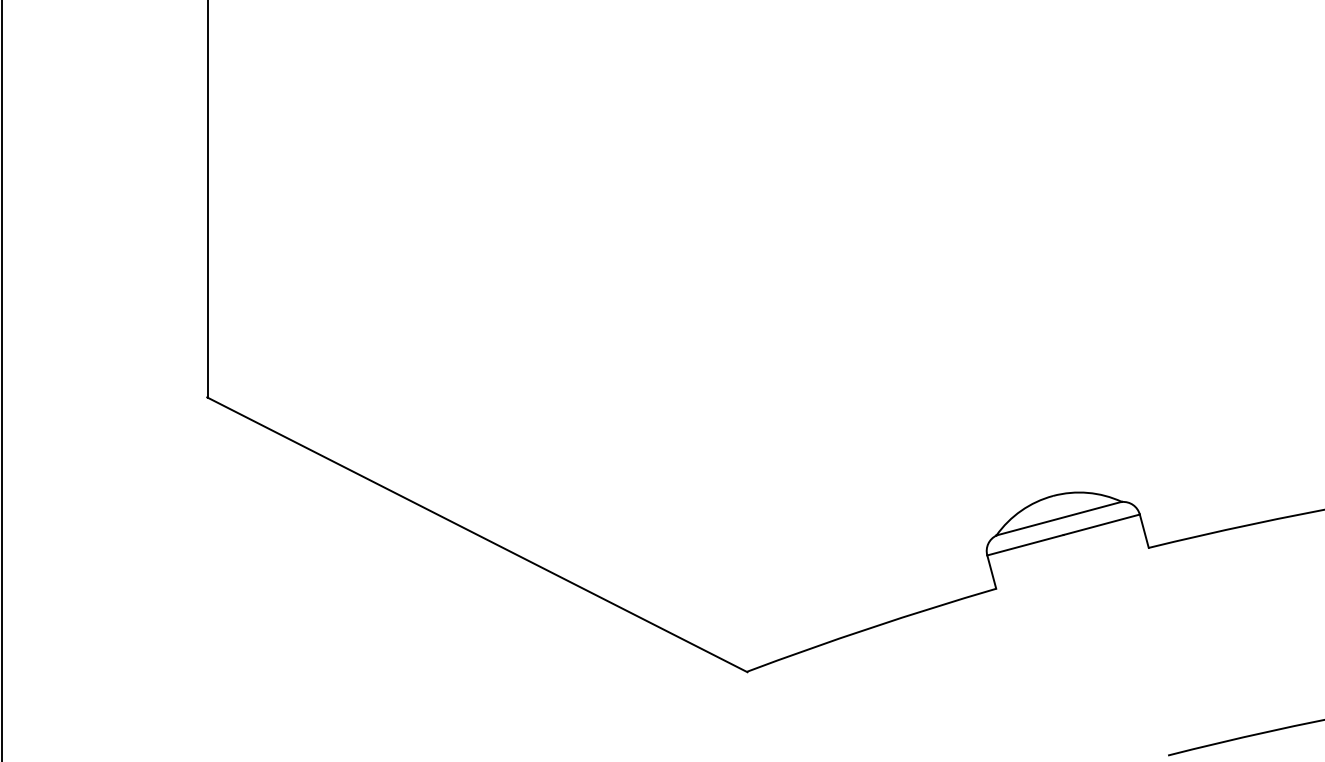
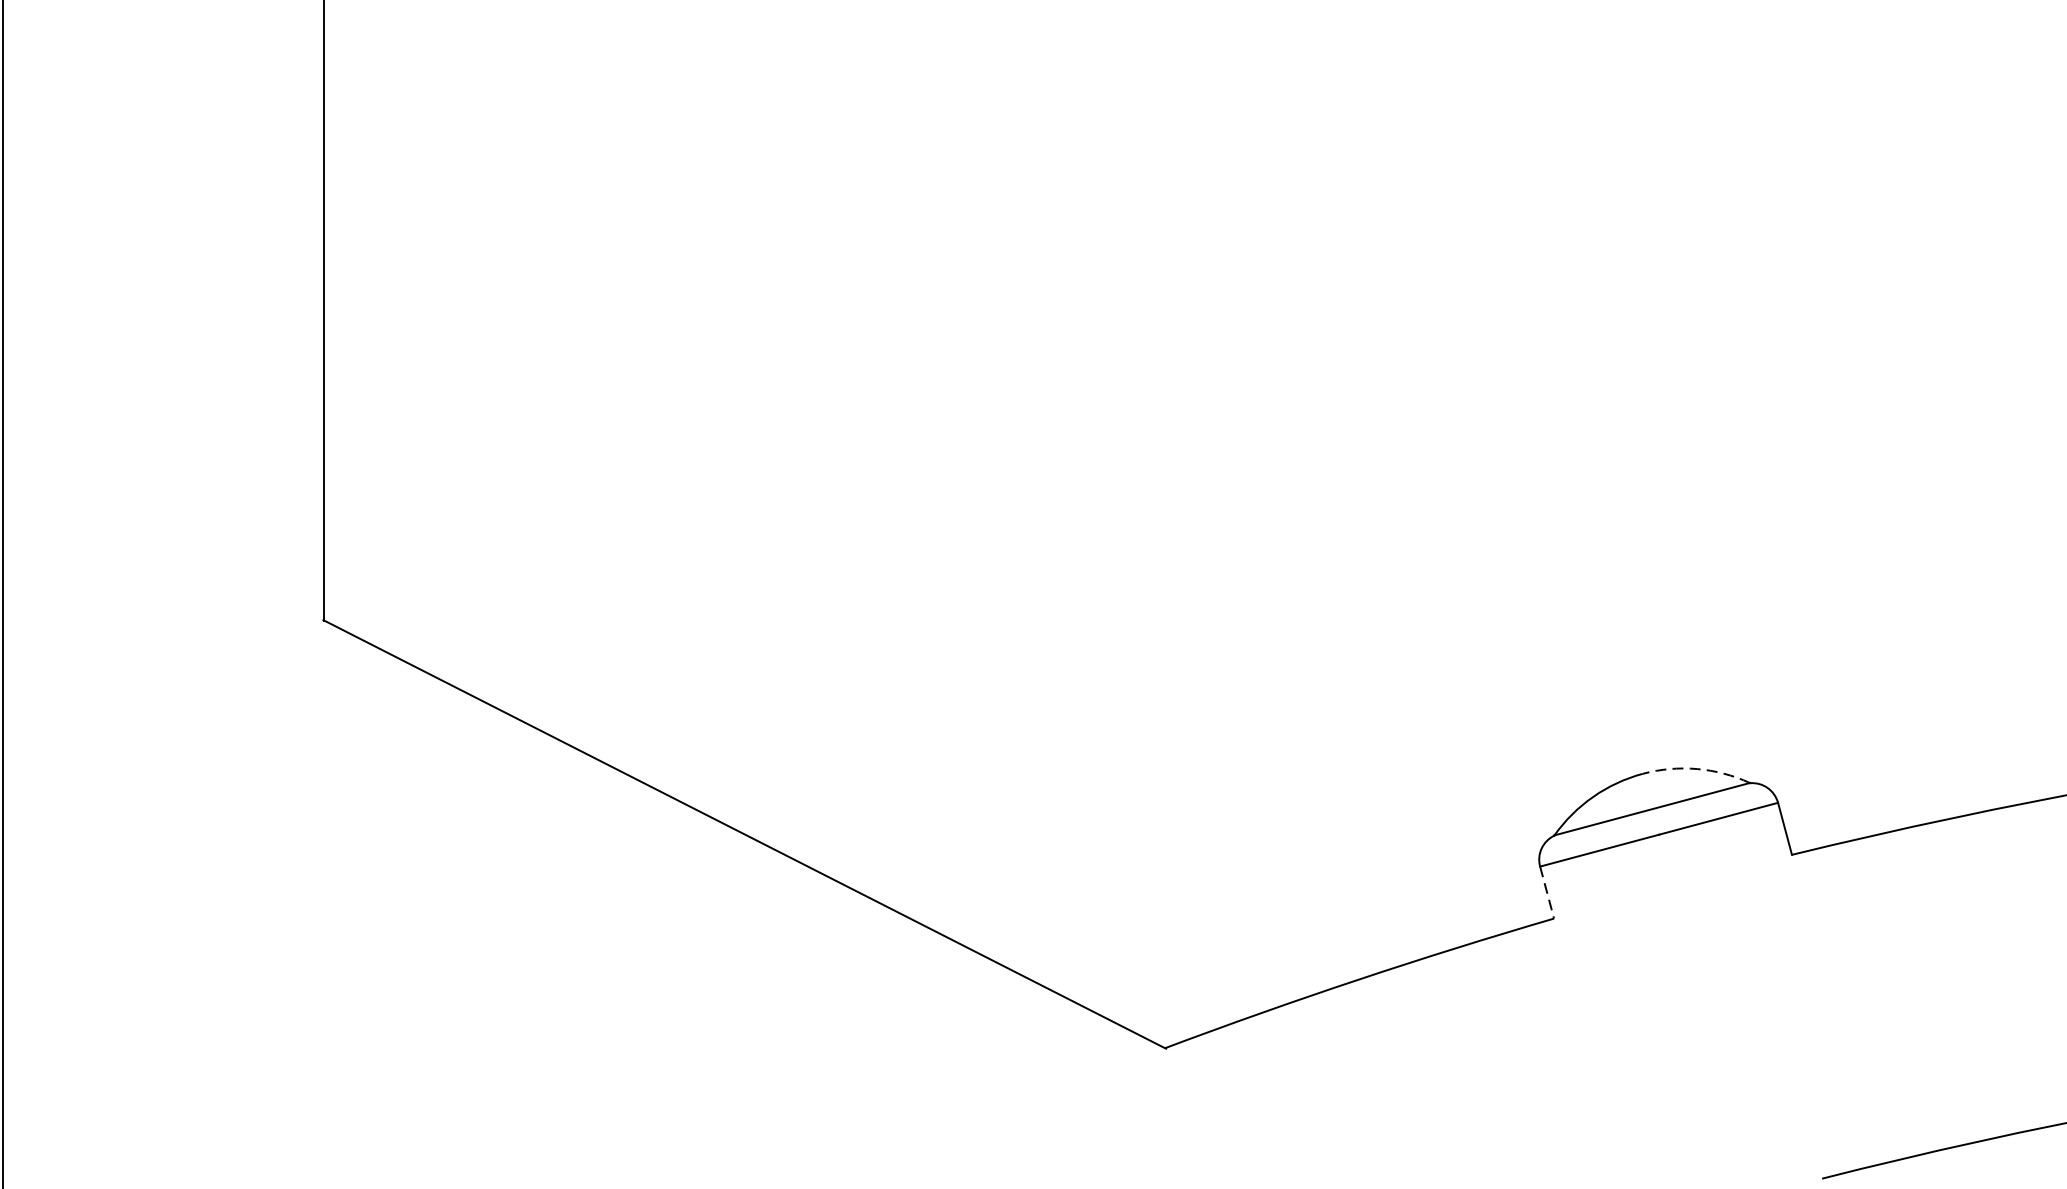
arc: (1087, 492) -> (1696, 768), solid -> dashed
line: (991, 572) -> (1546, 893), solid -> dashed

